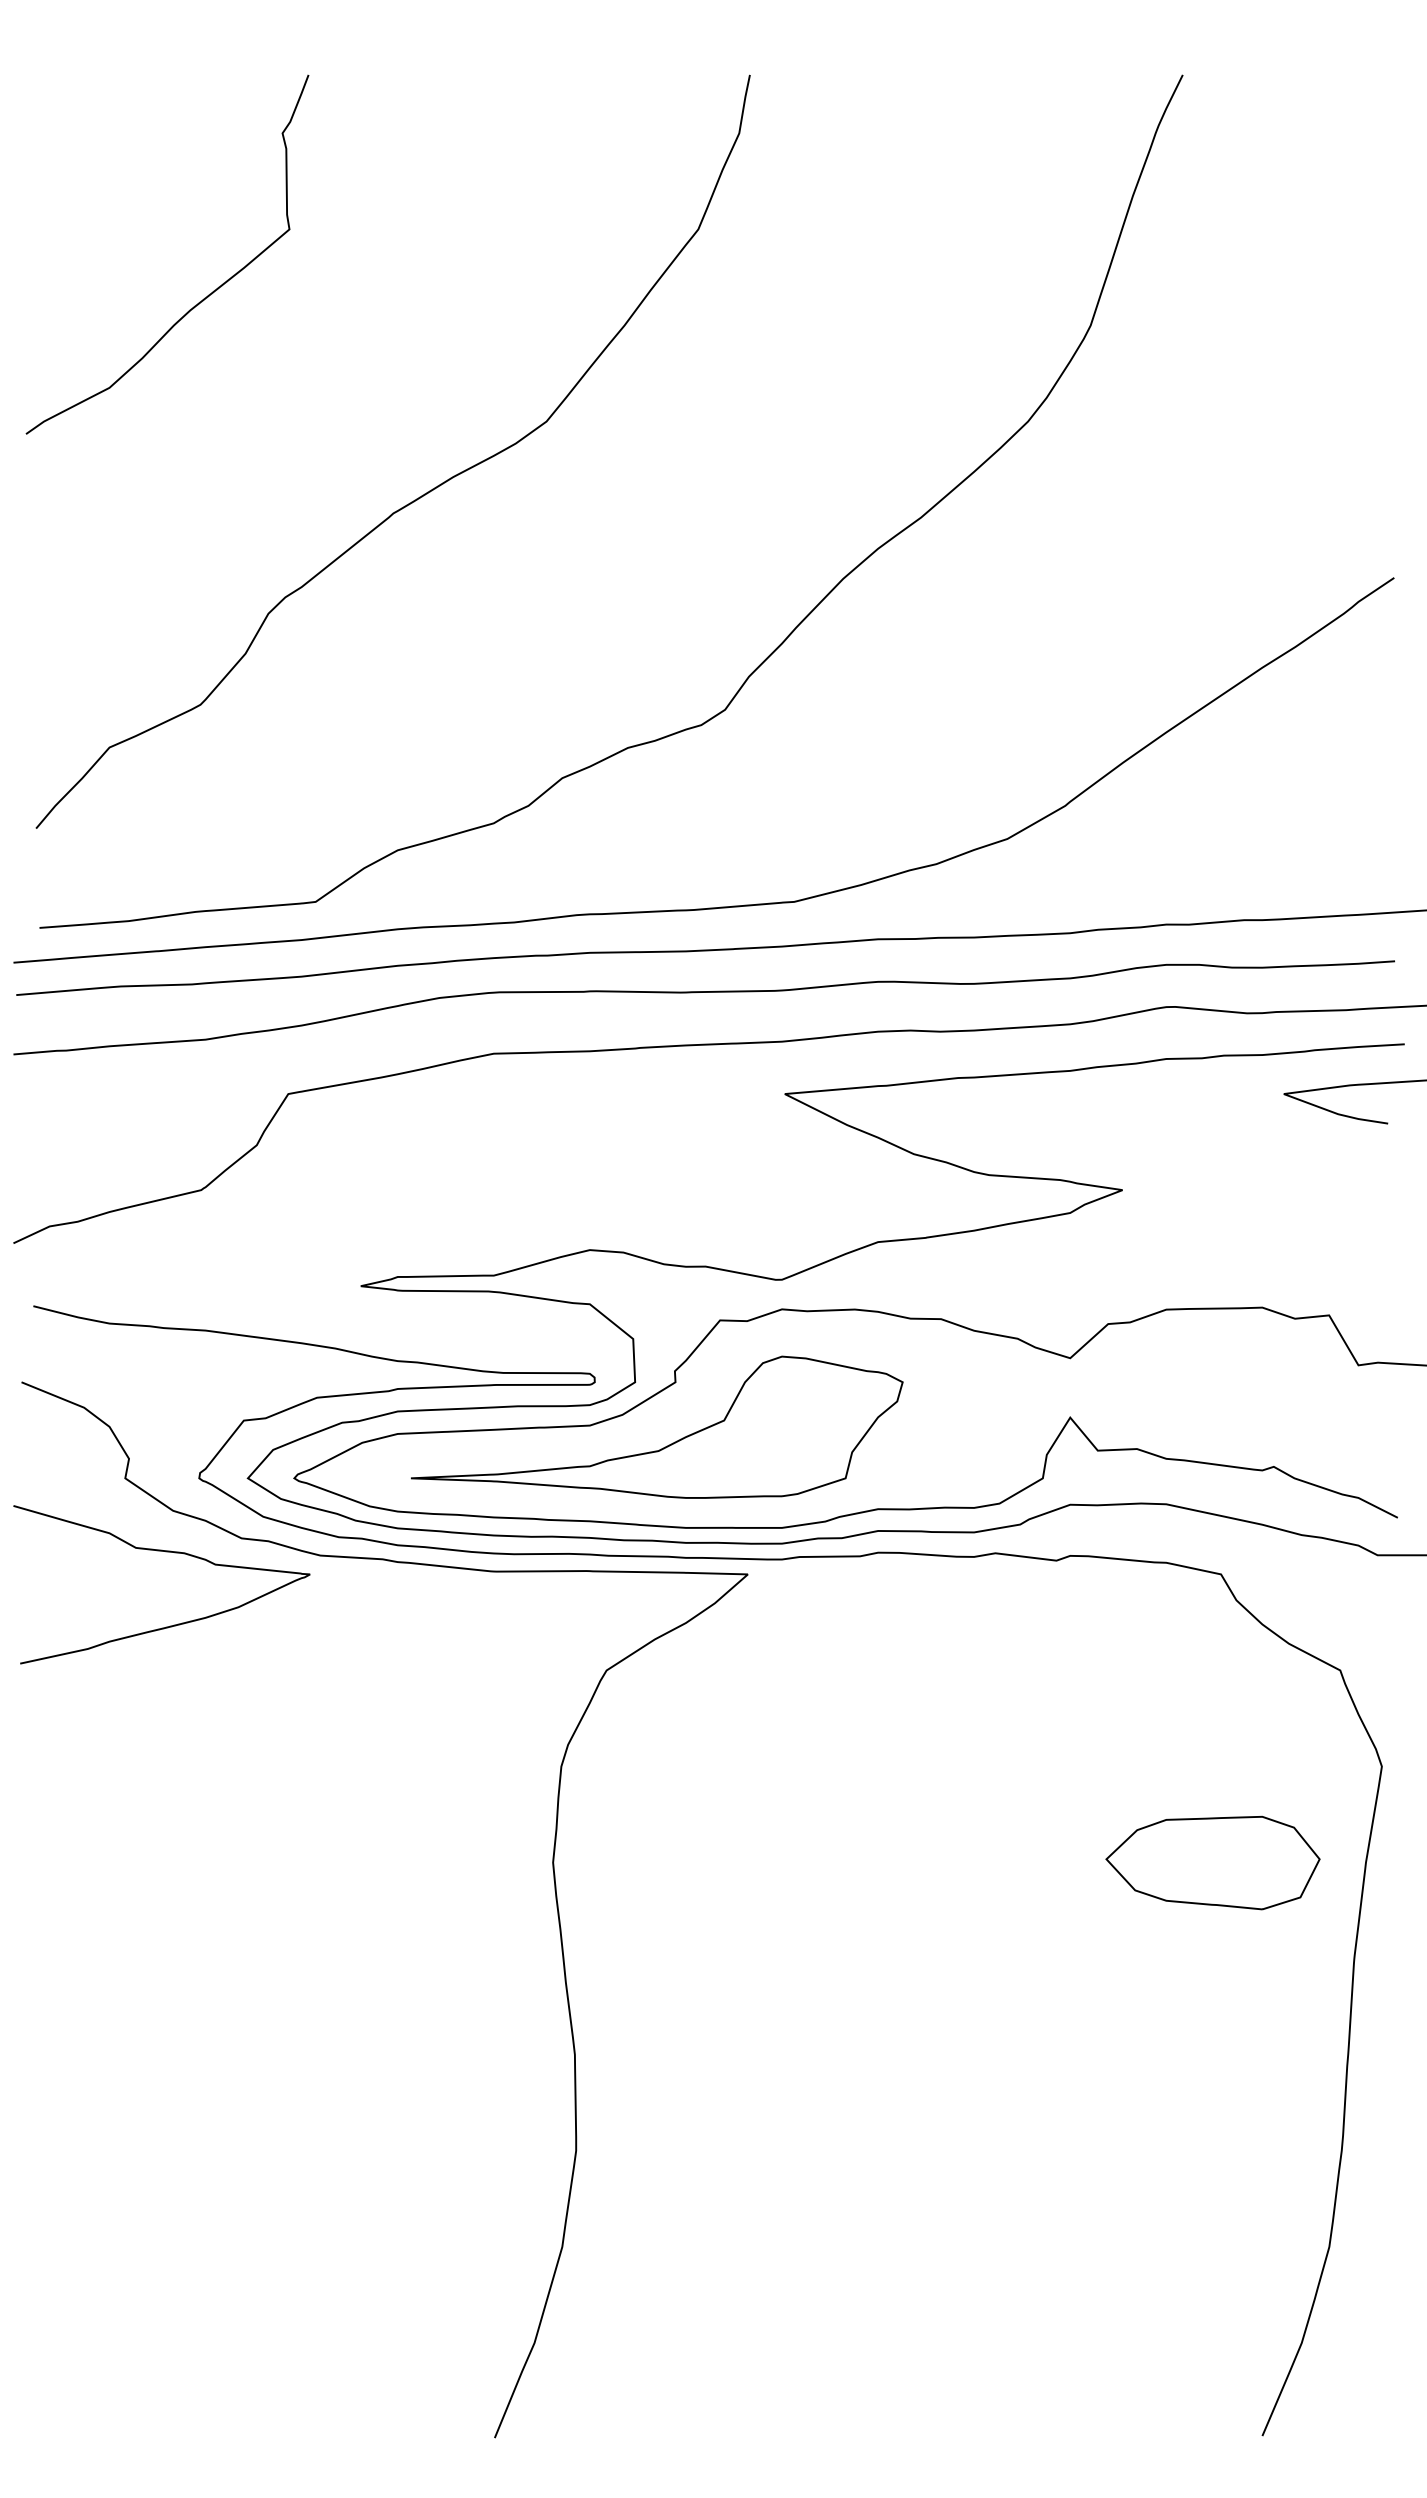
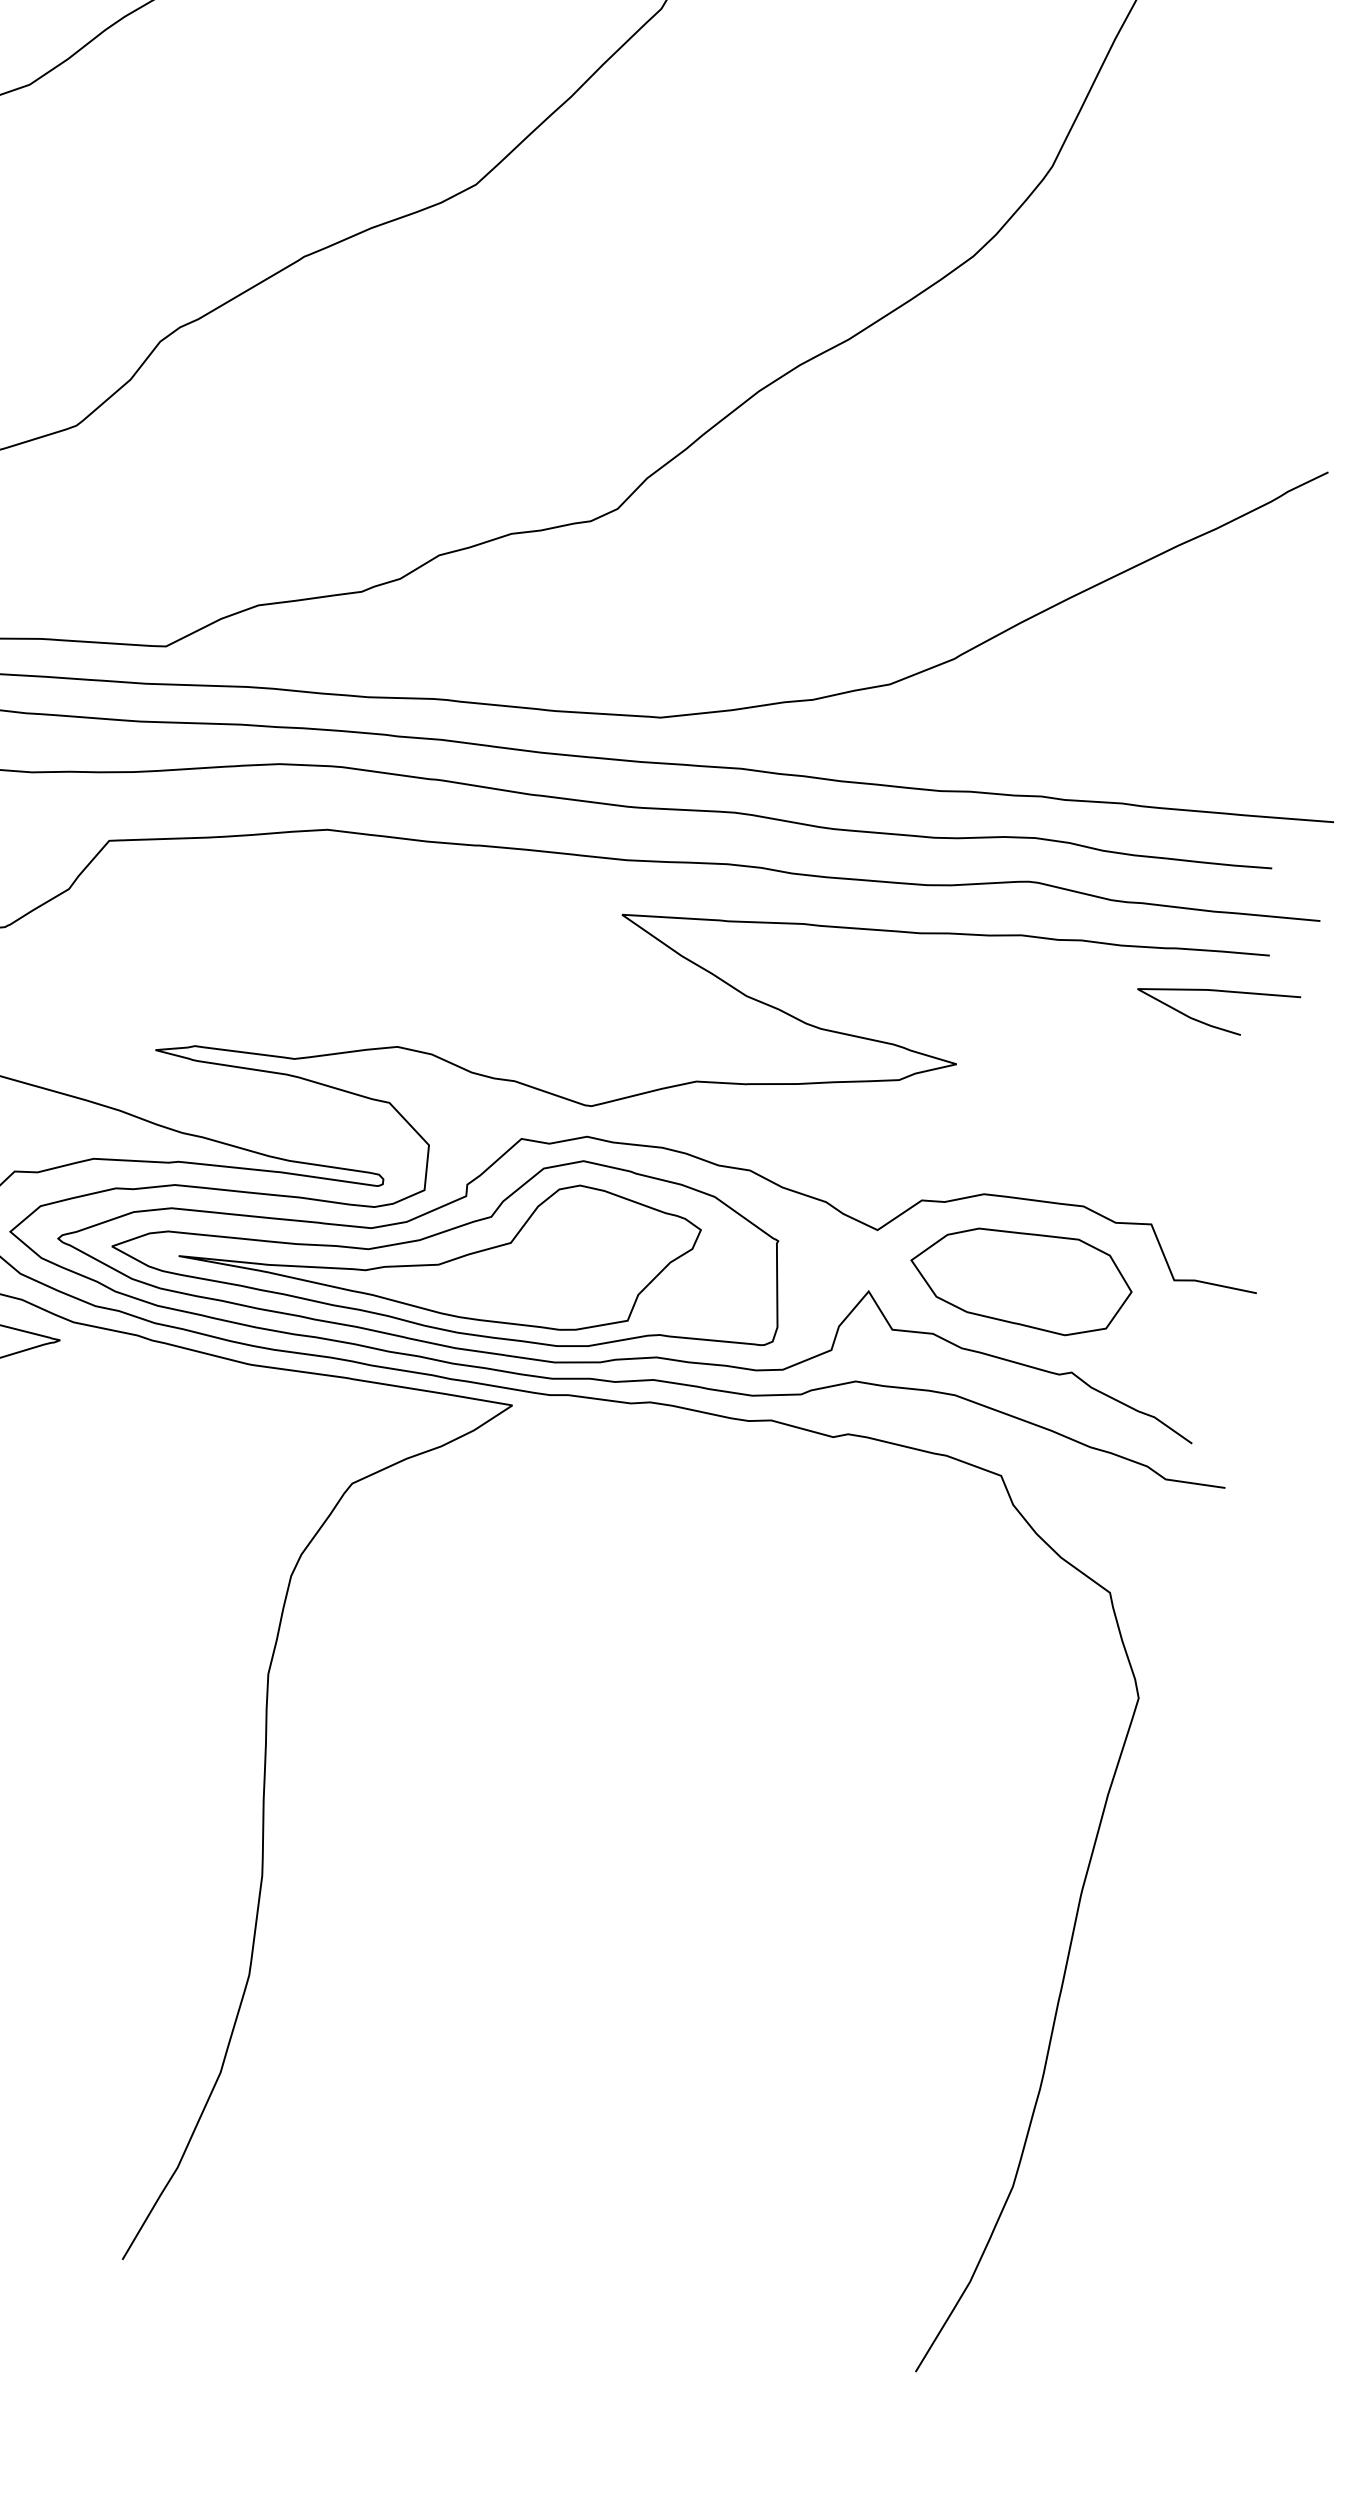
part: (667, 1422) -> (452, 1236), added
part: (1212, 1862) -> (1020, 1279), moved

